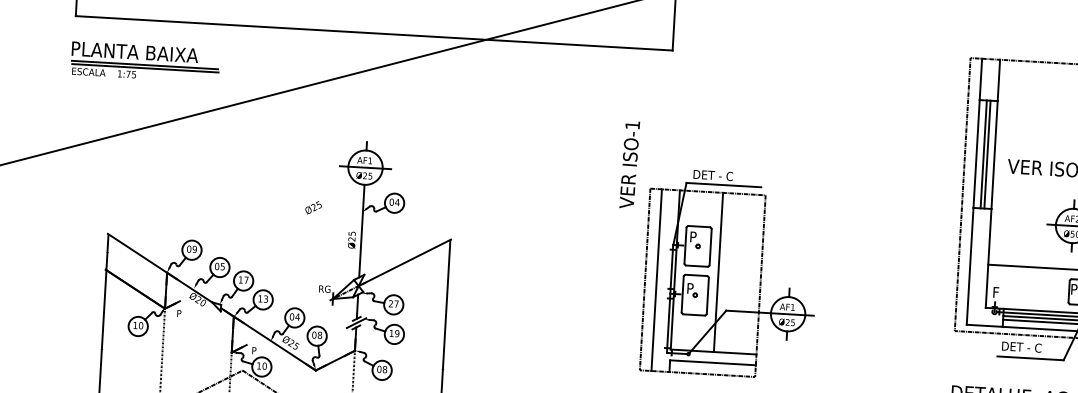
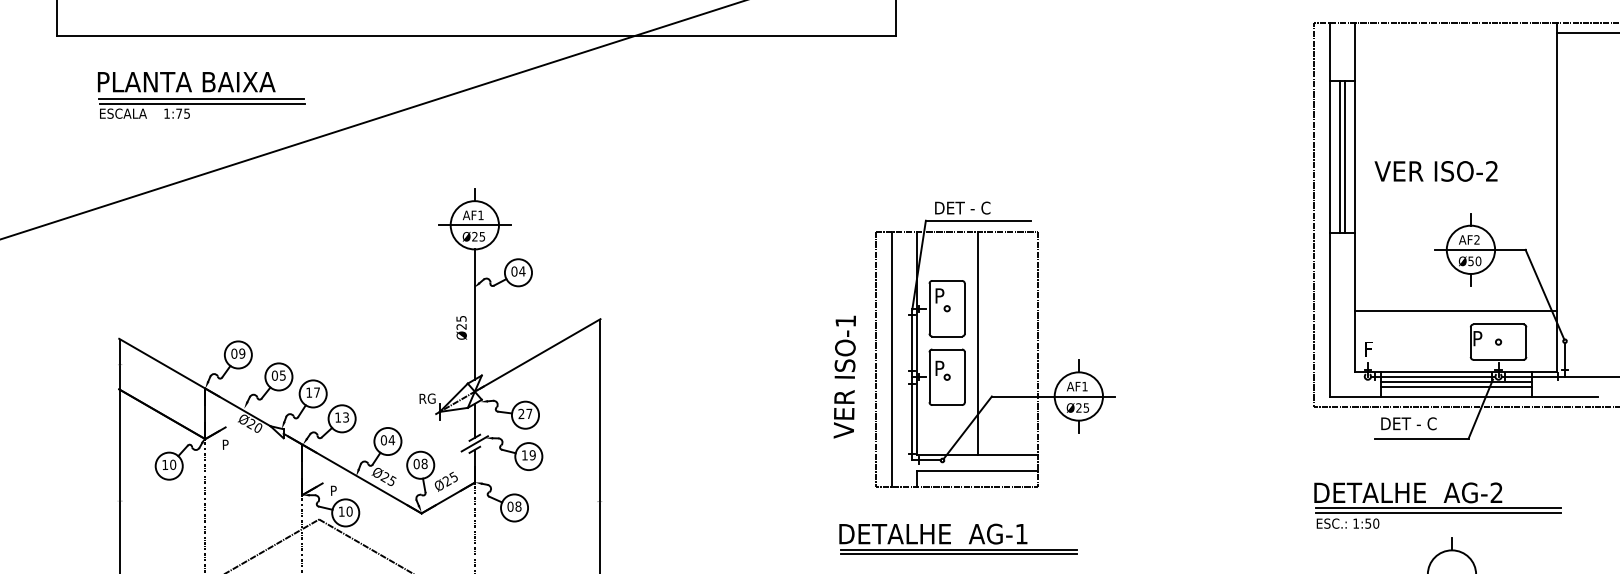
part: (145, 62) -> (201, 95), moved
text: (629, 164) -> (844, 376), moved
text: (313, 207) -> (445, 481), moved

